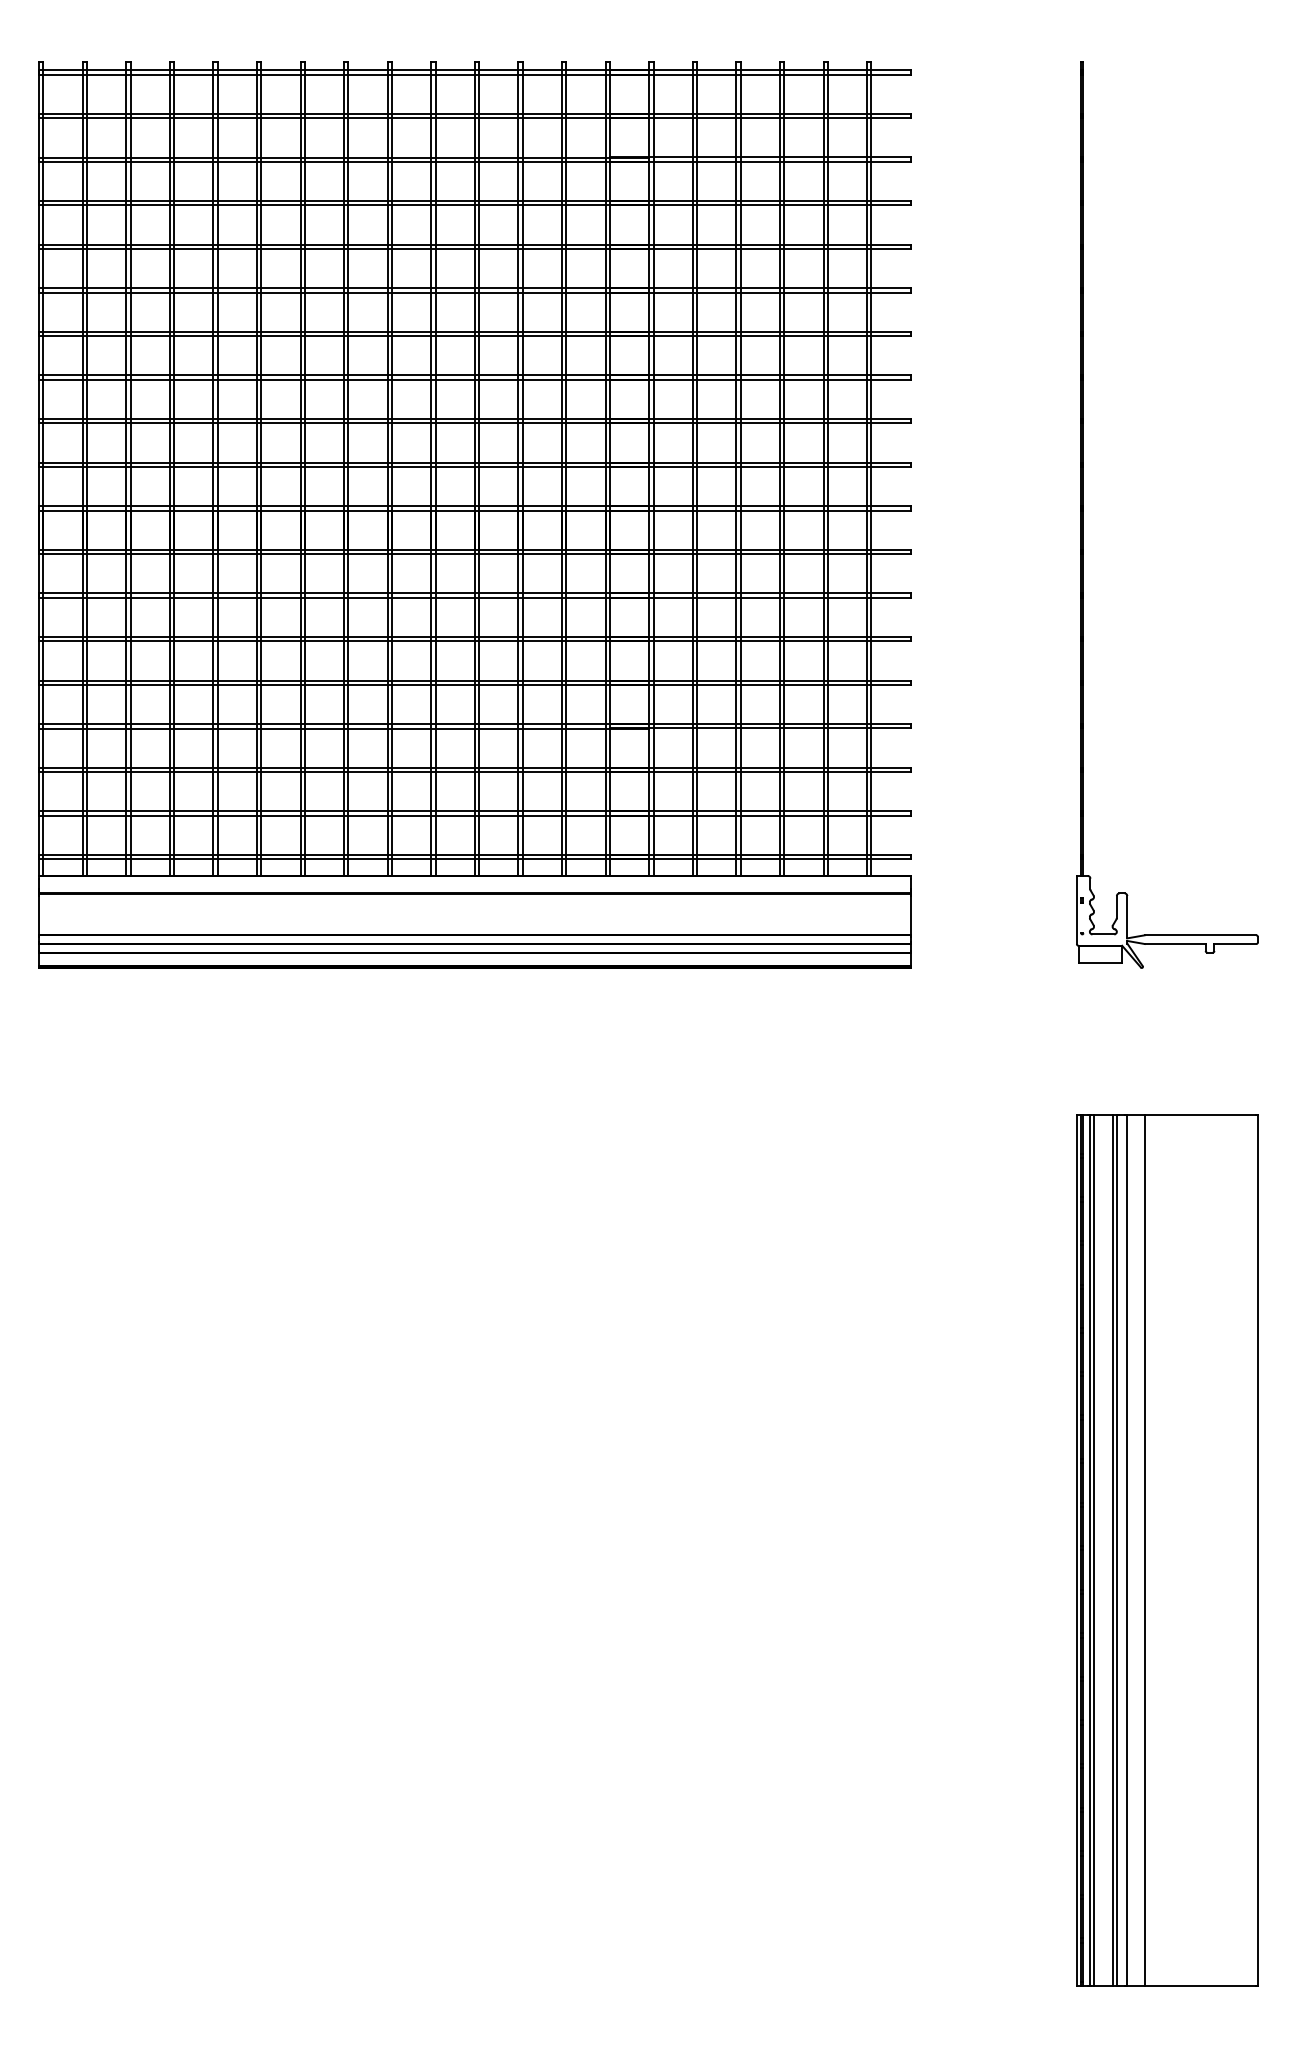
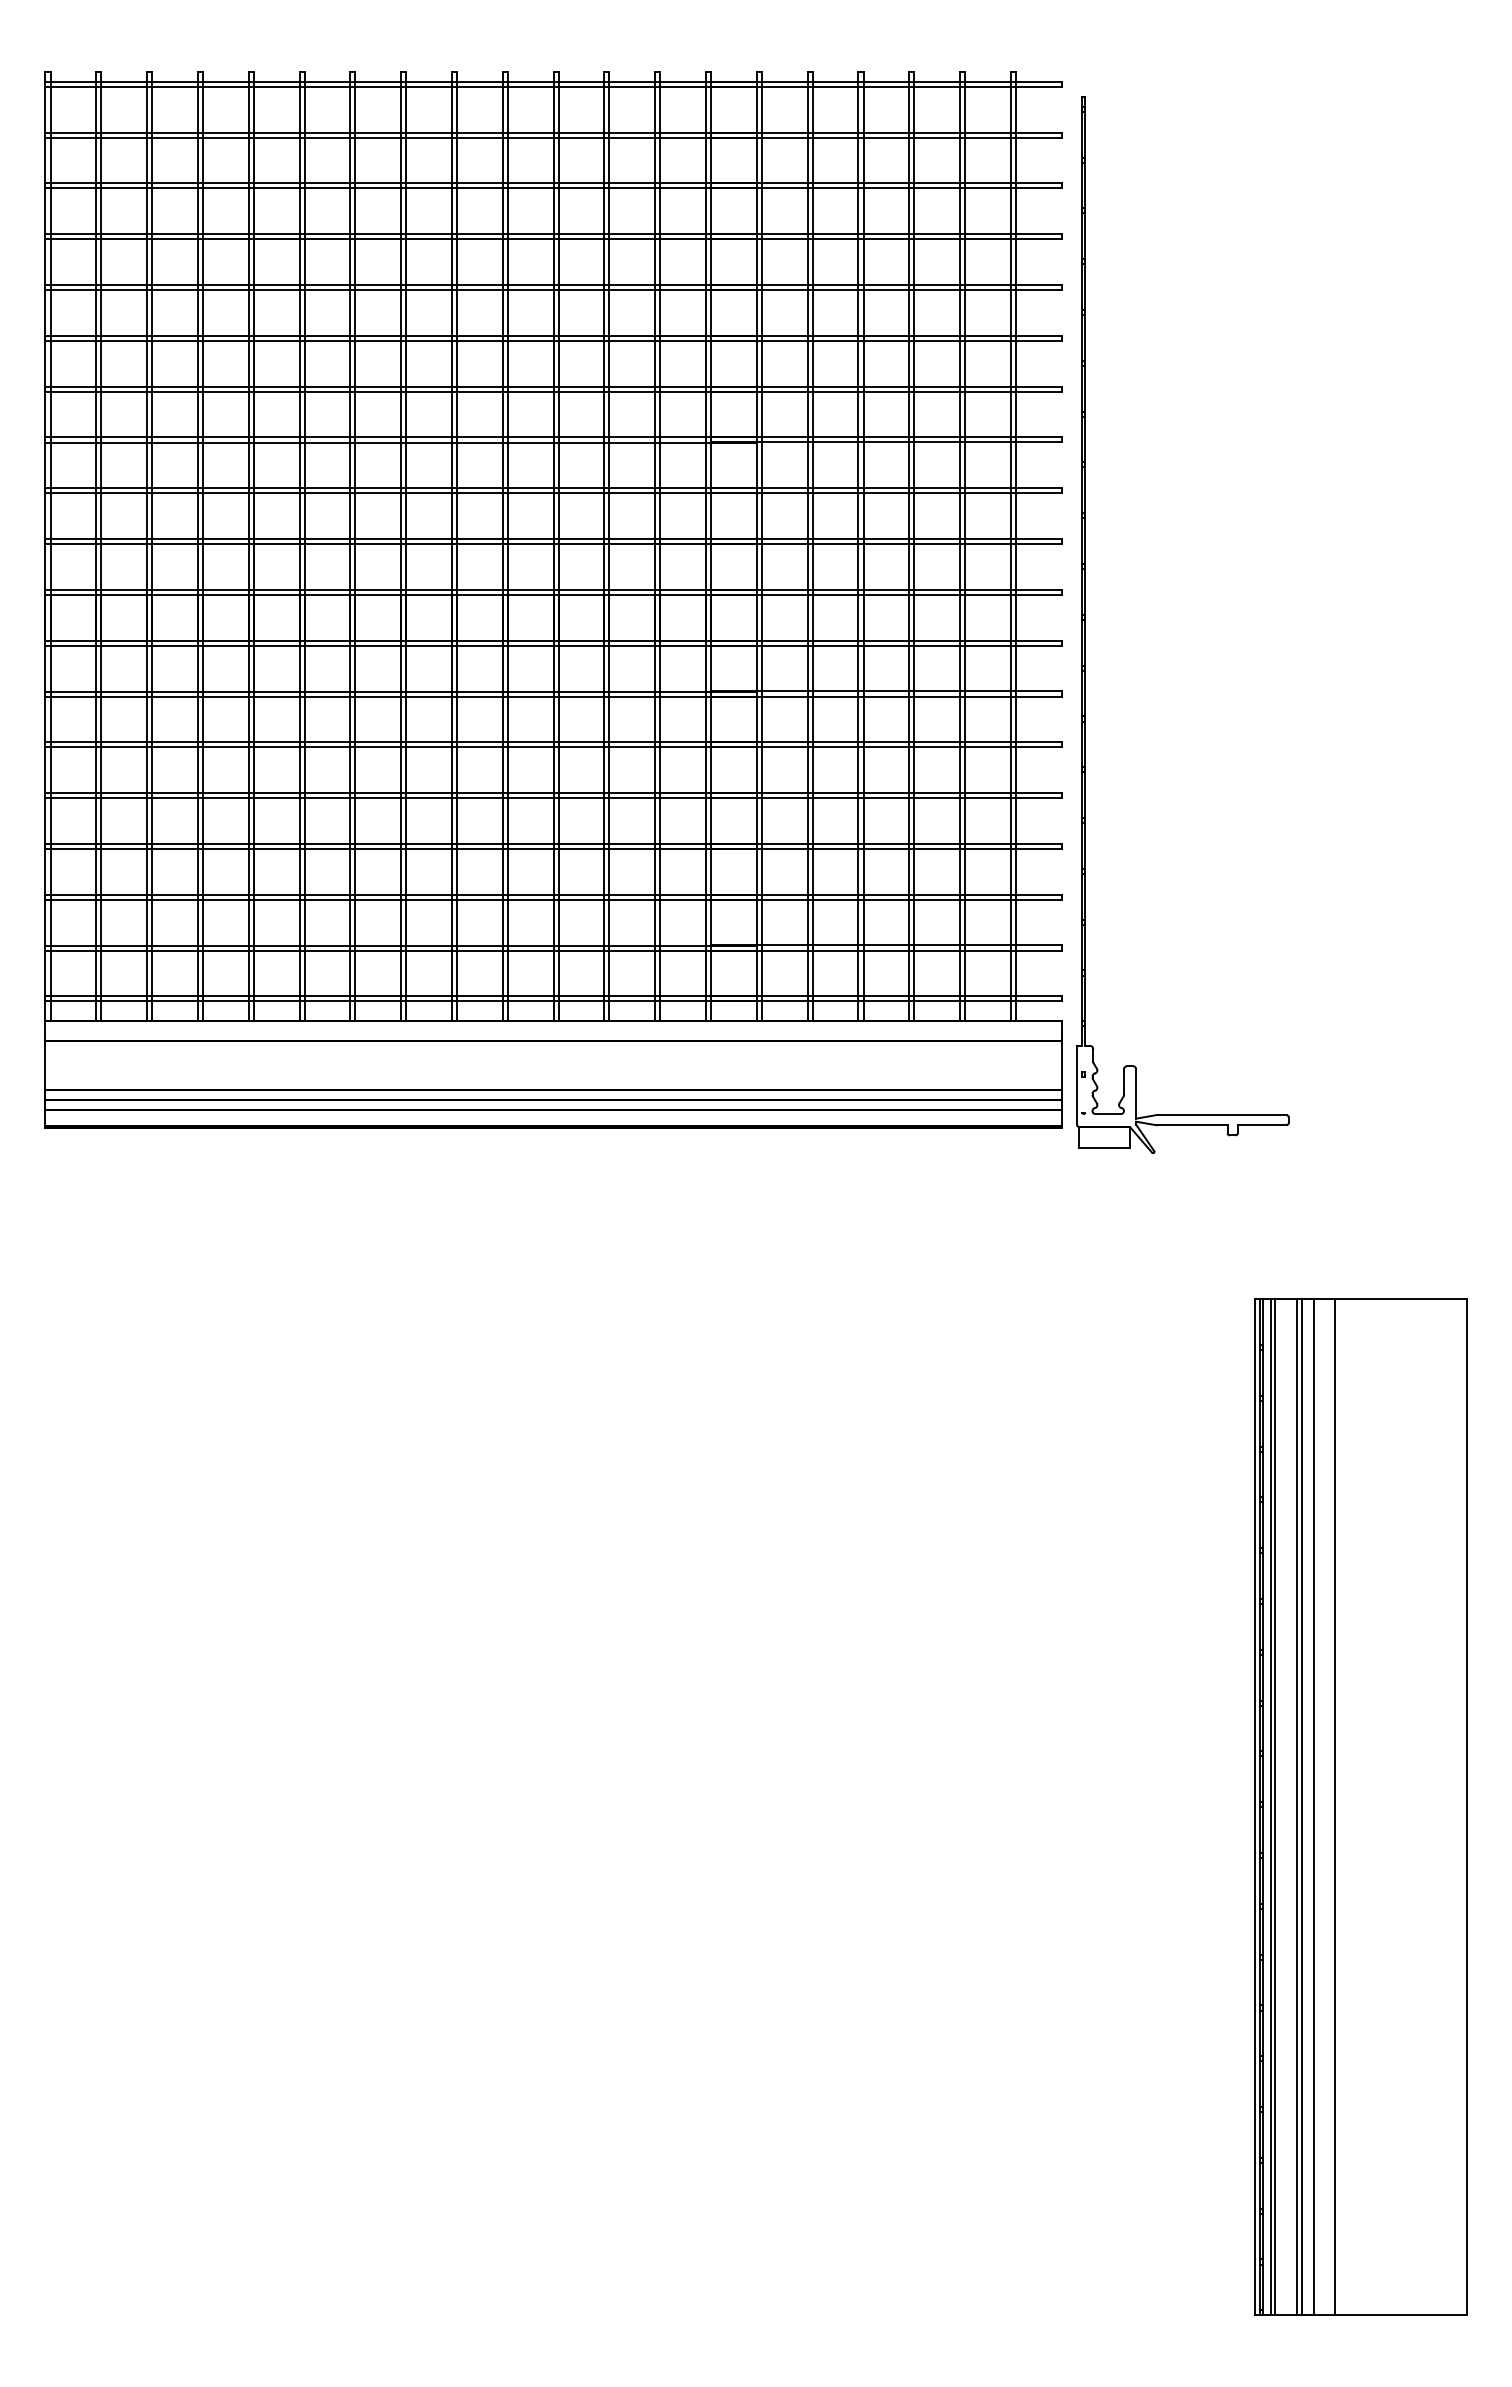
part: (1083, 514) -> (1085, 624), moved

